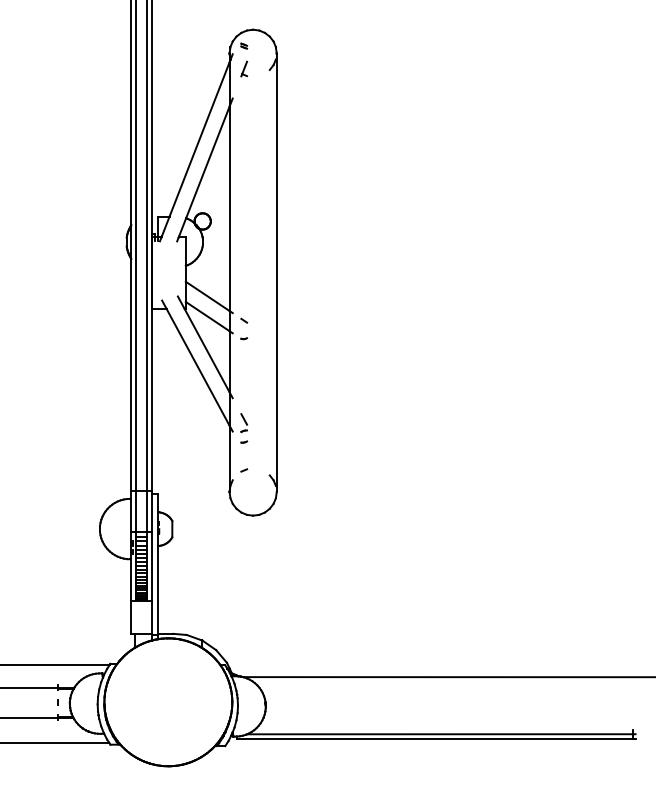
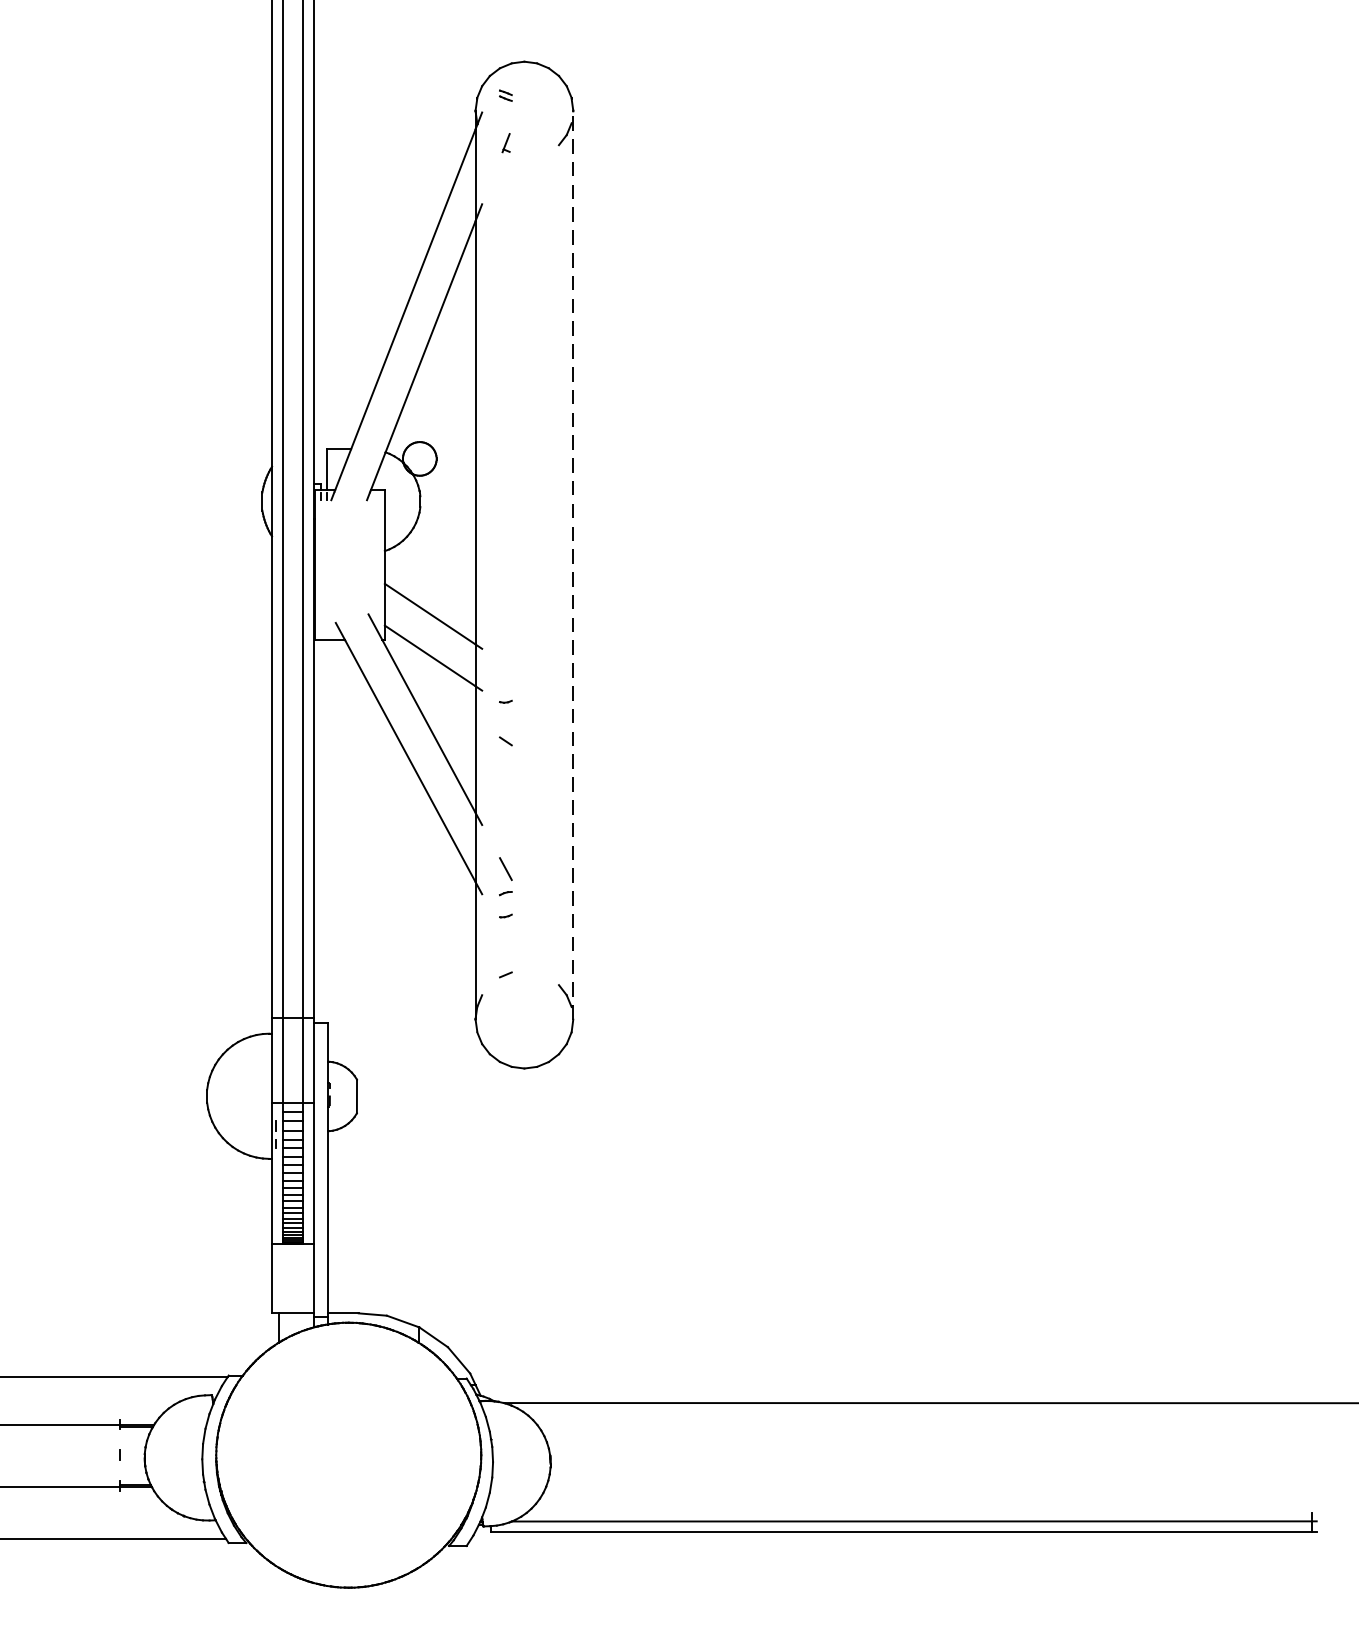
part: (244, 68) -> (506, 142), size x0.6
line: (276, 272) -> (572, 564), solid -> dashed
line: (244, 320) -> (506, 740), moved

